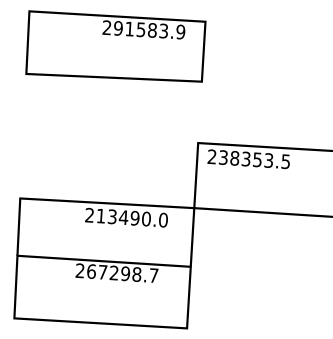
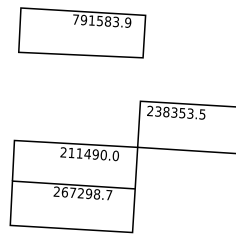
text: (106, 27) -> (75, 19), 291583.9 -> 791583.9
text: (112, 216) -> (79, 153), 213490.0 -> 211490.0

